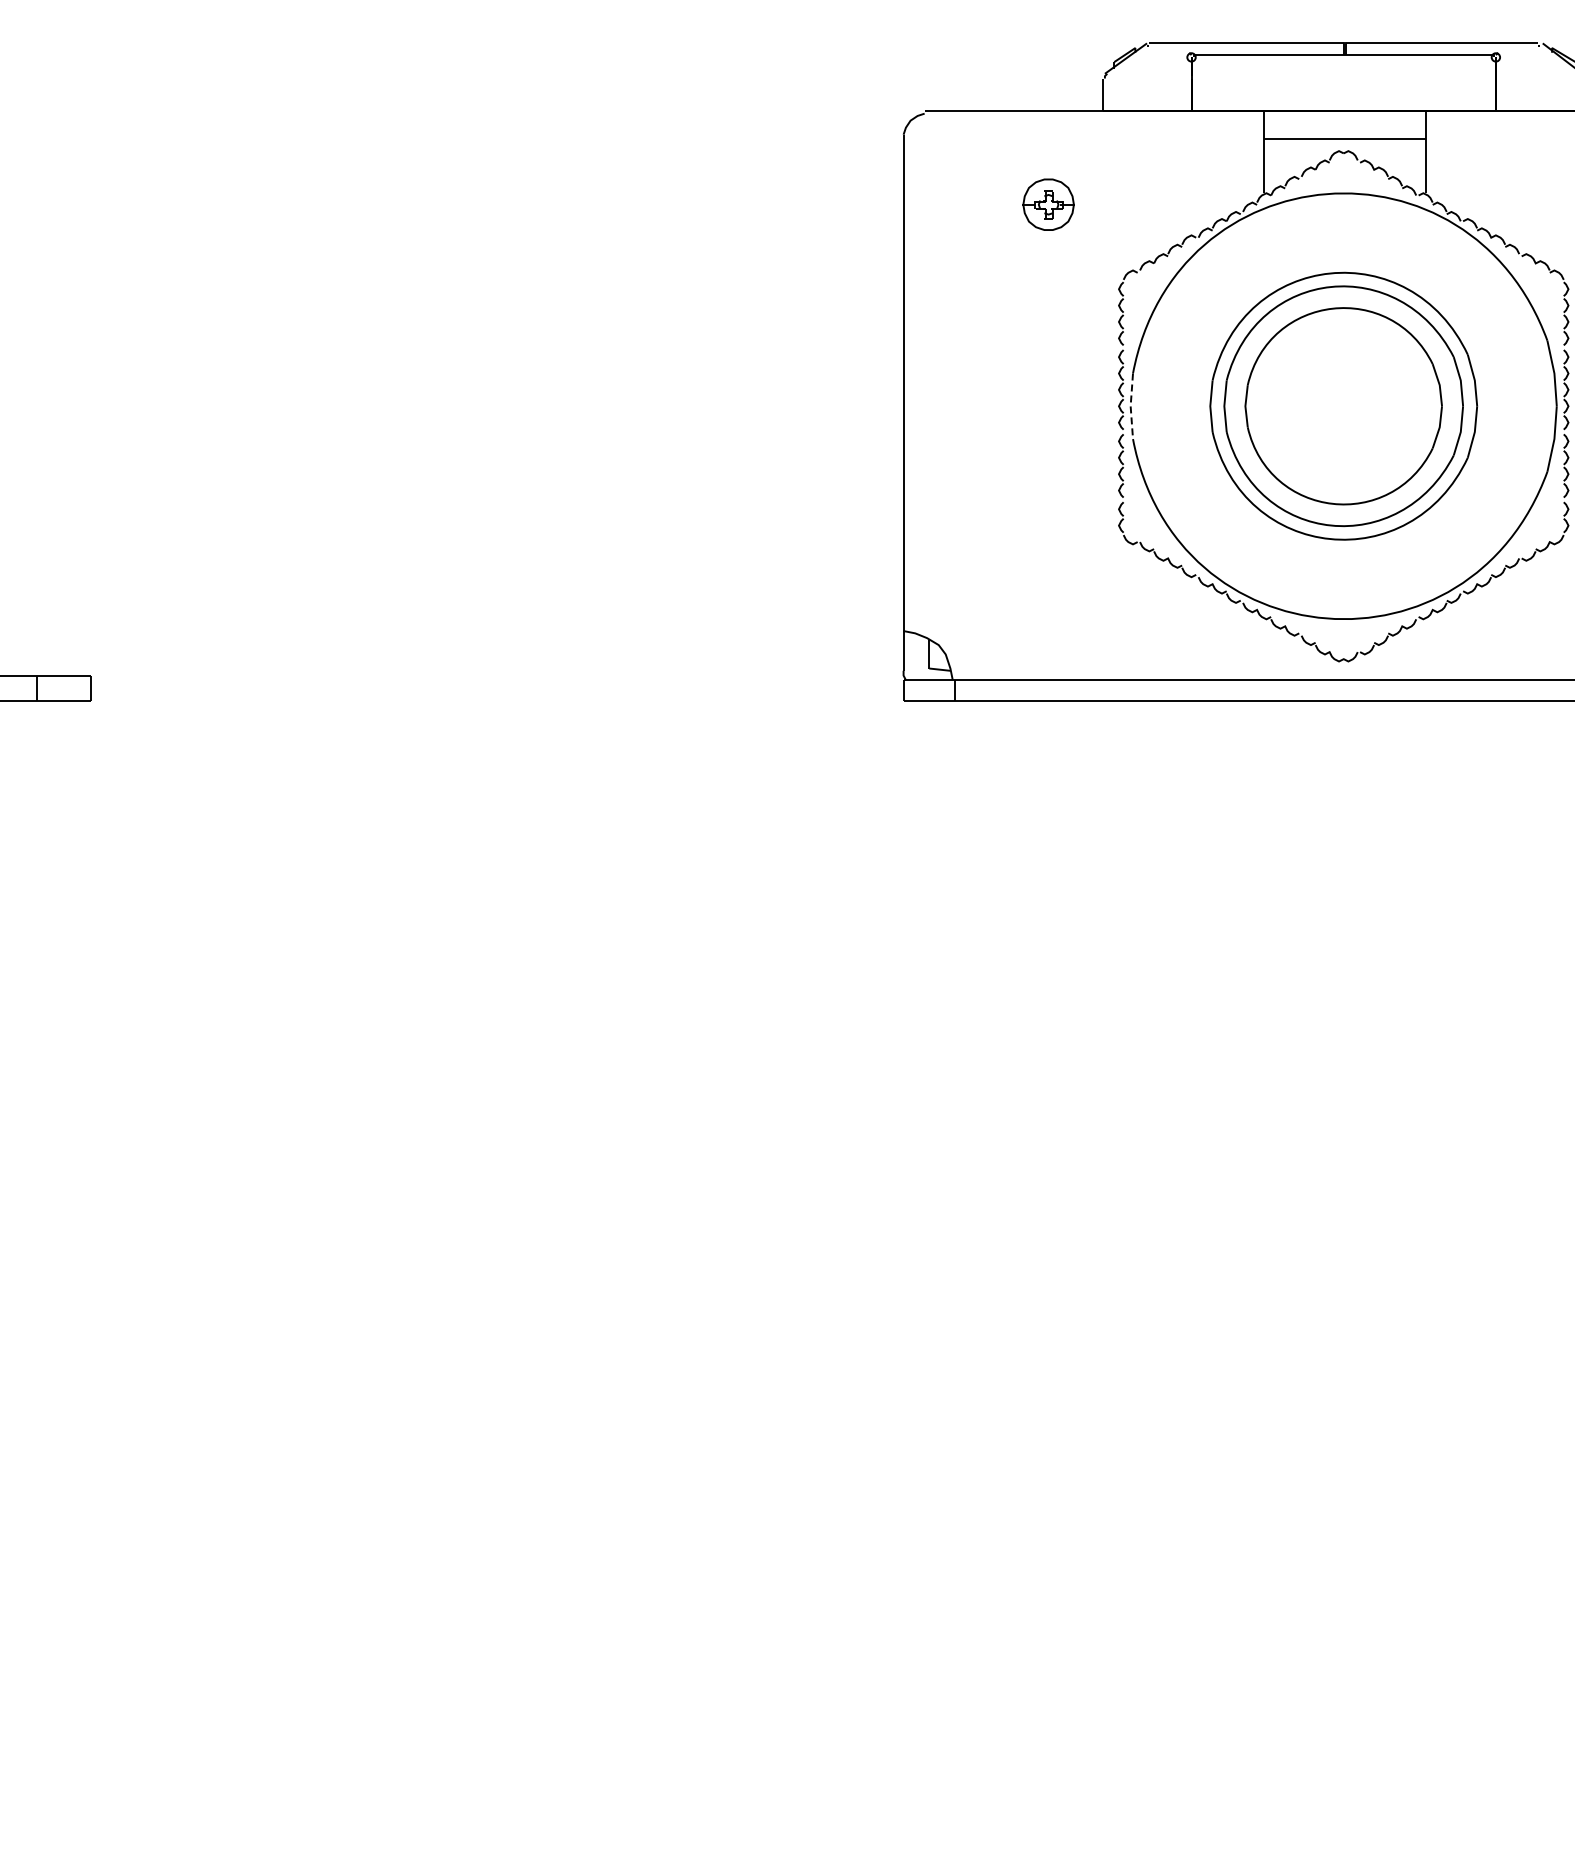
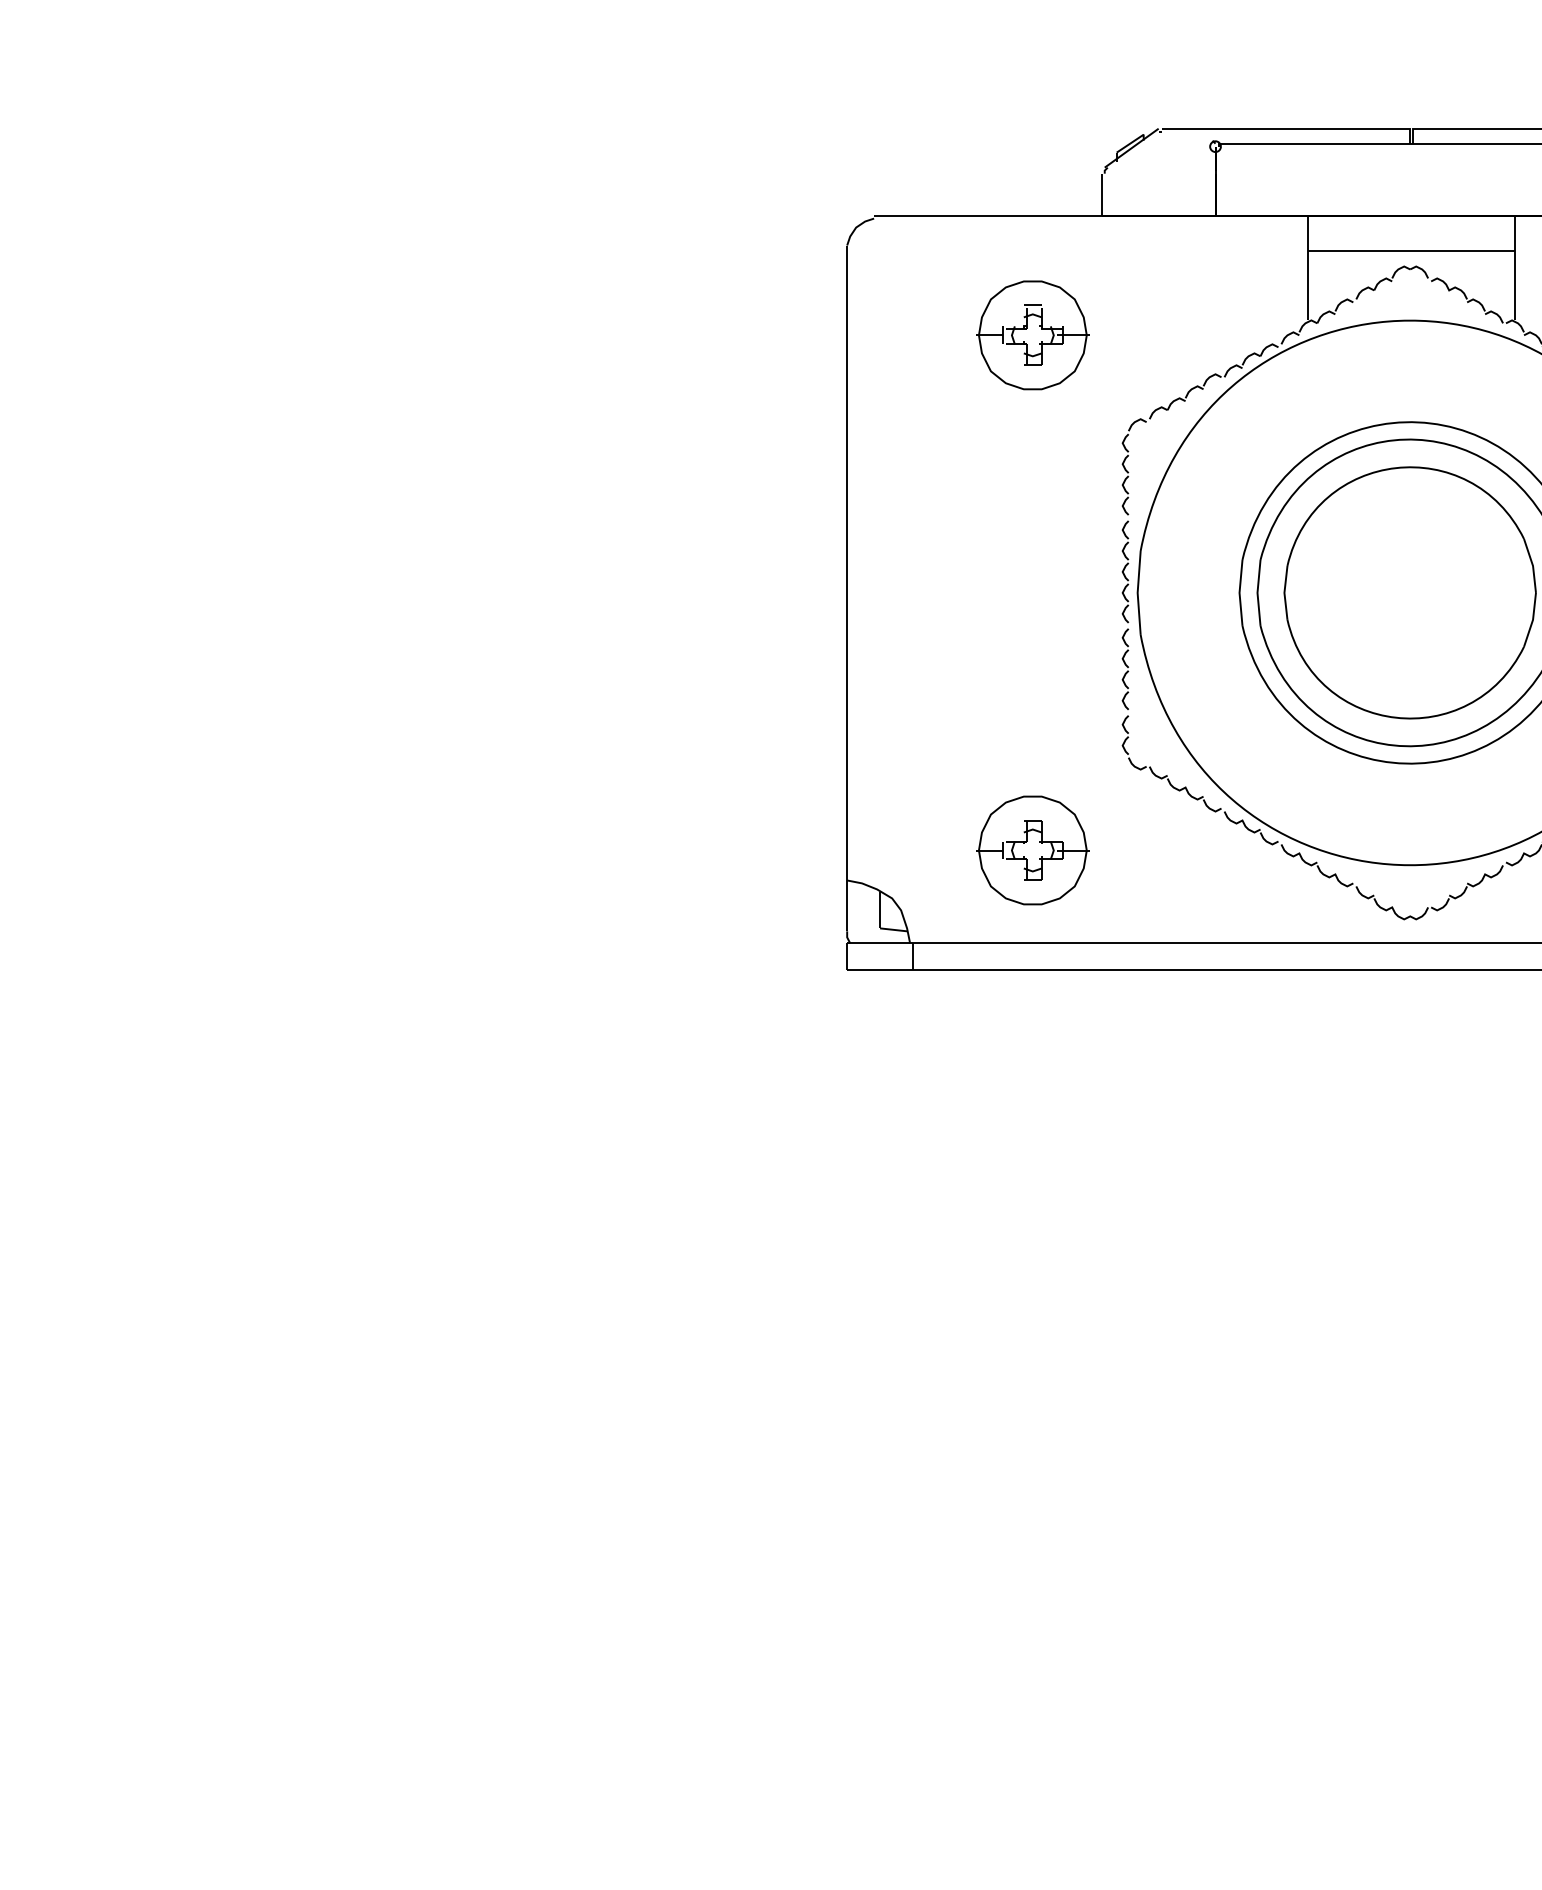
part: (1048, 204) -> (1032, 334), size x1.67
line: (1130, 406) -> (1137, 593), dashed -> solid
part: (1048, 607) -> (1032, 850), added

